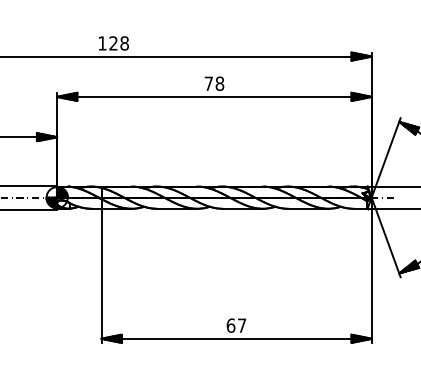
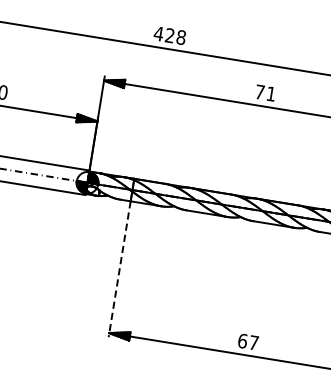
text: (102, 43) -> (158, 33), 128 -> 428
text: (219, 83) -> (270, 93), 78 -> 71
line: (101, 276) -> (119, 269), solid -> dashed

